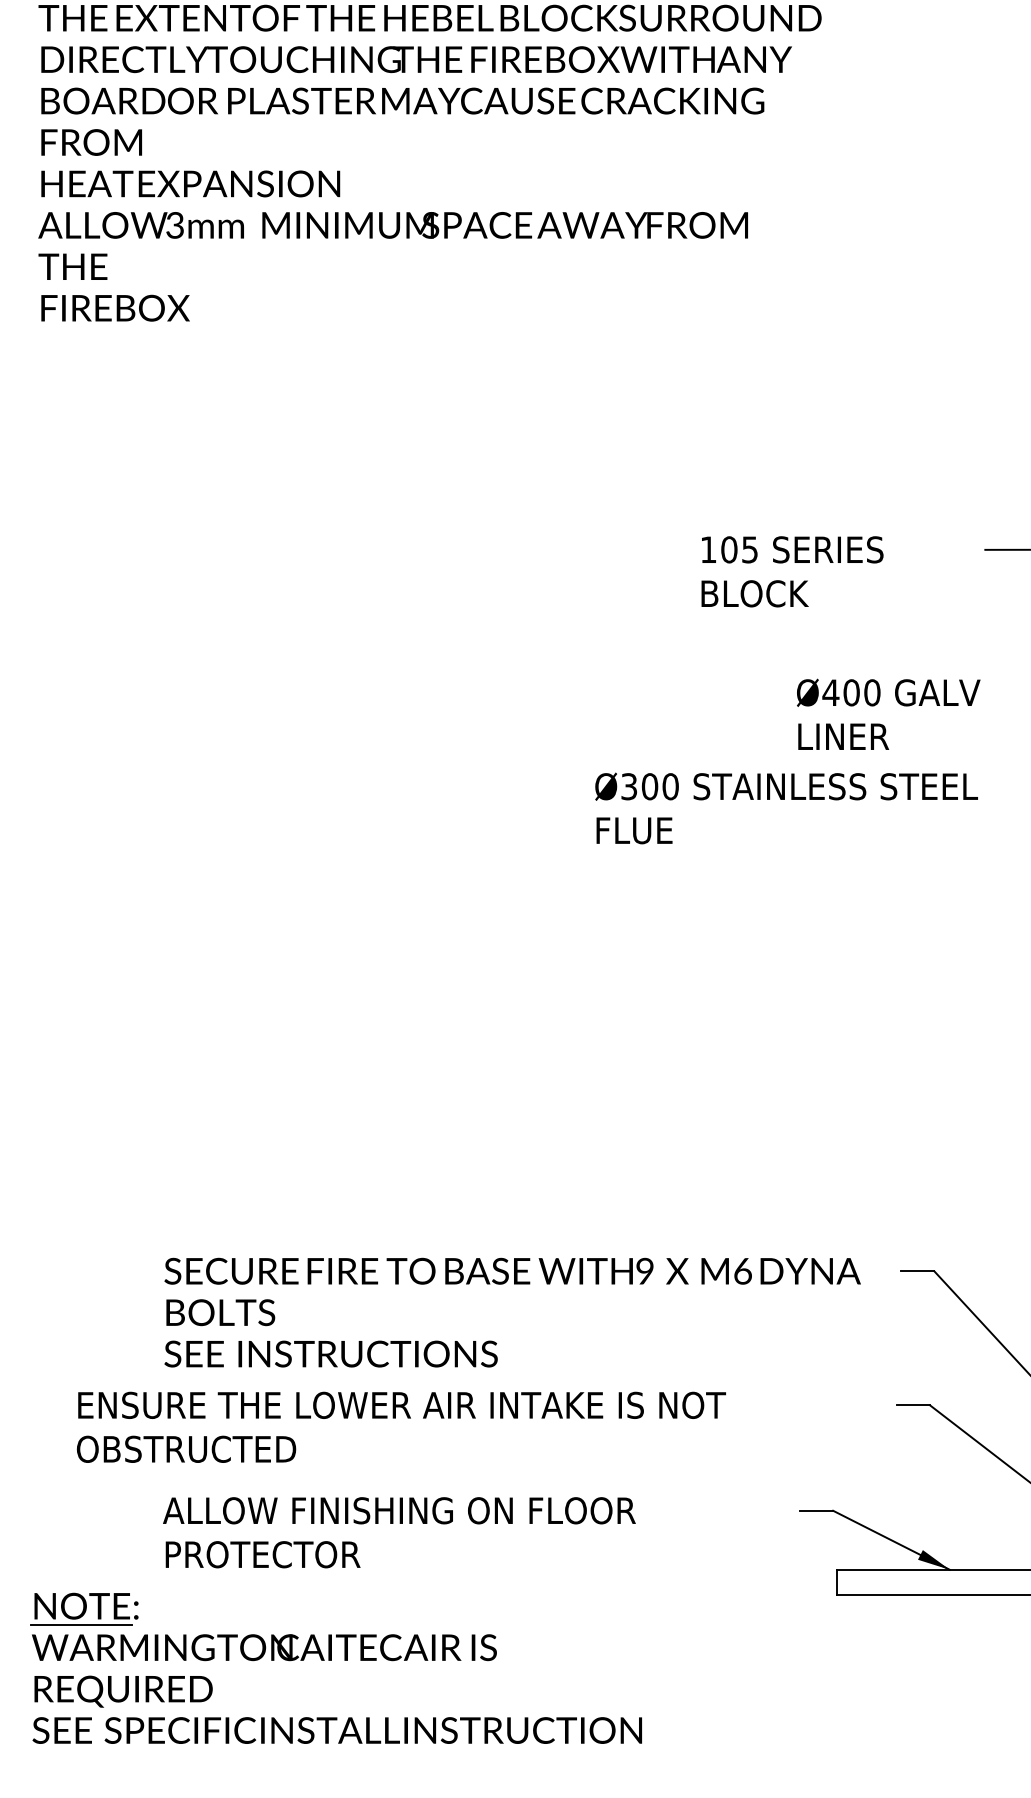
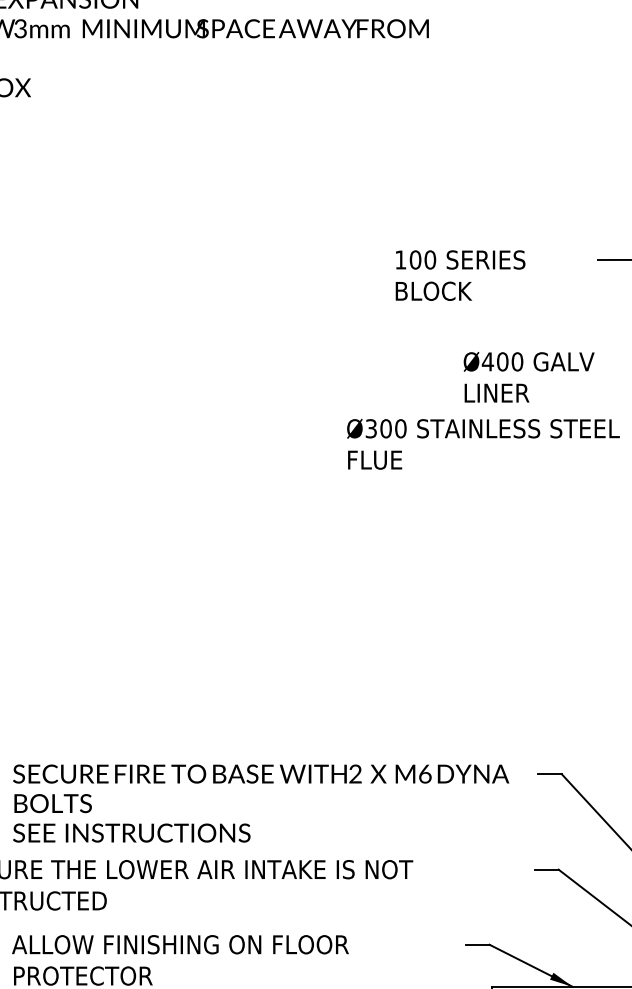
text: (750, 549) -> (430, 259), 105 -> 100
text: (786, 808) -> (483, 444), moved
text: (644, 1271) -> (355, 774), 9 -> 2

